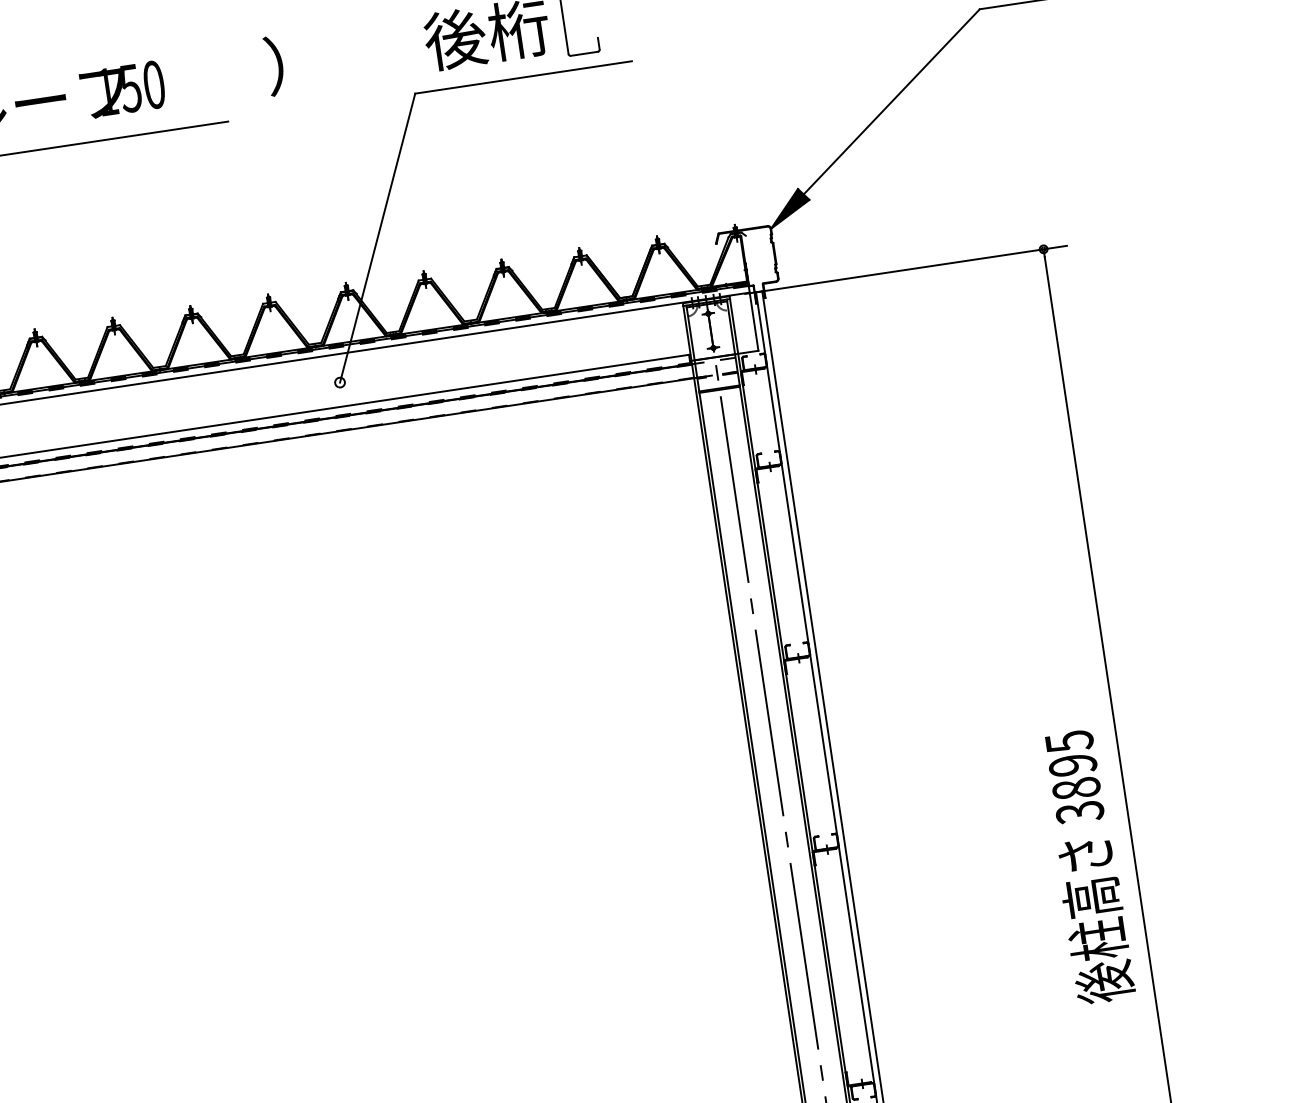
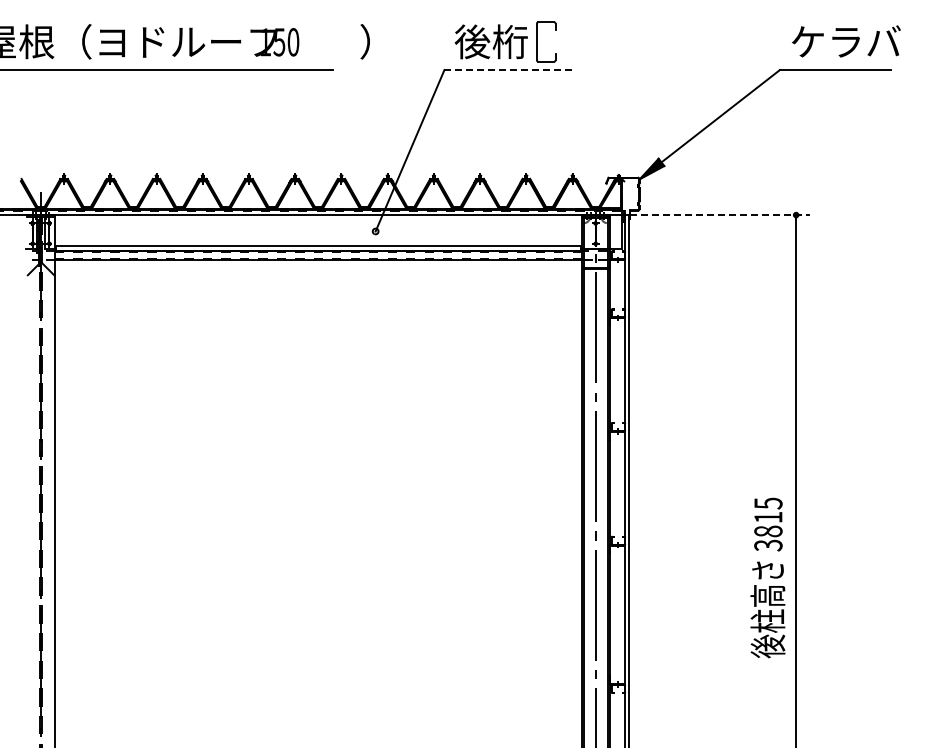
line: (524, 78) -> (509, 70), solid -> dashed
line: (906, 270) -> (714, 215), solid -> dashed
text: (1073, 765) -> (768, 517), 3895 -> 3815

